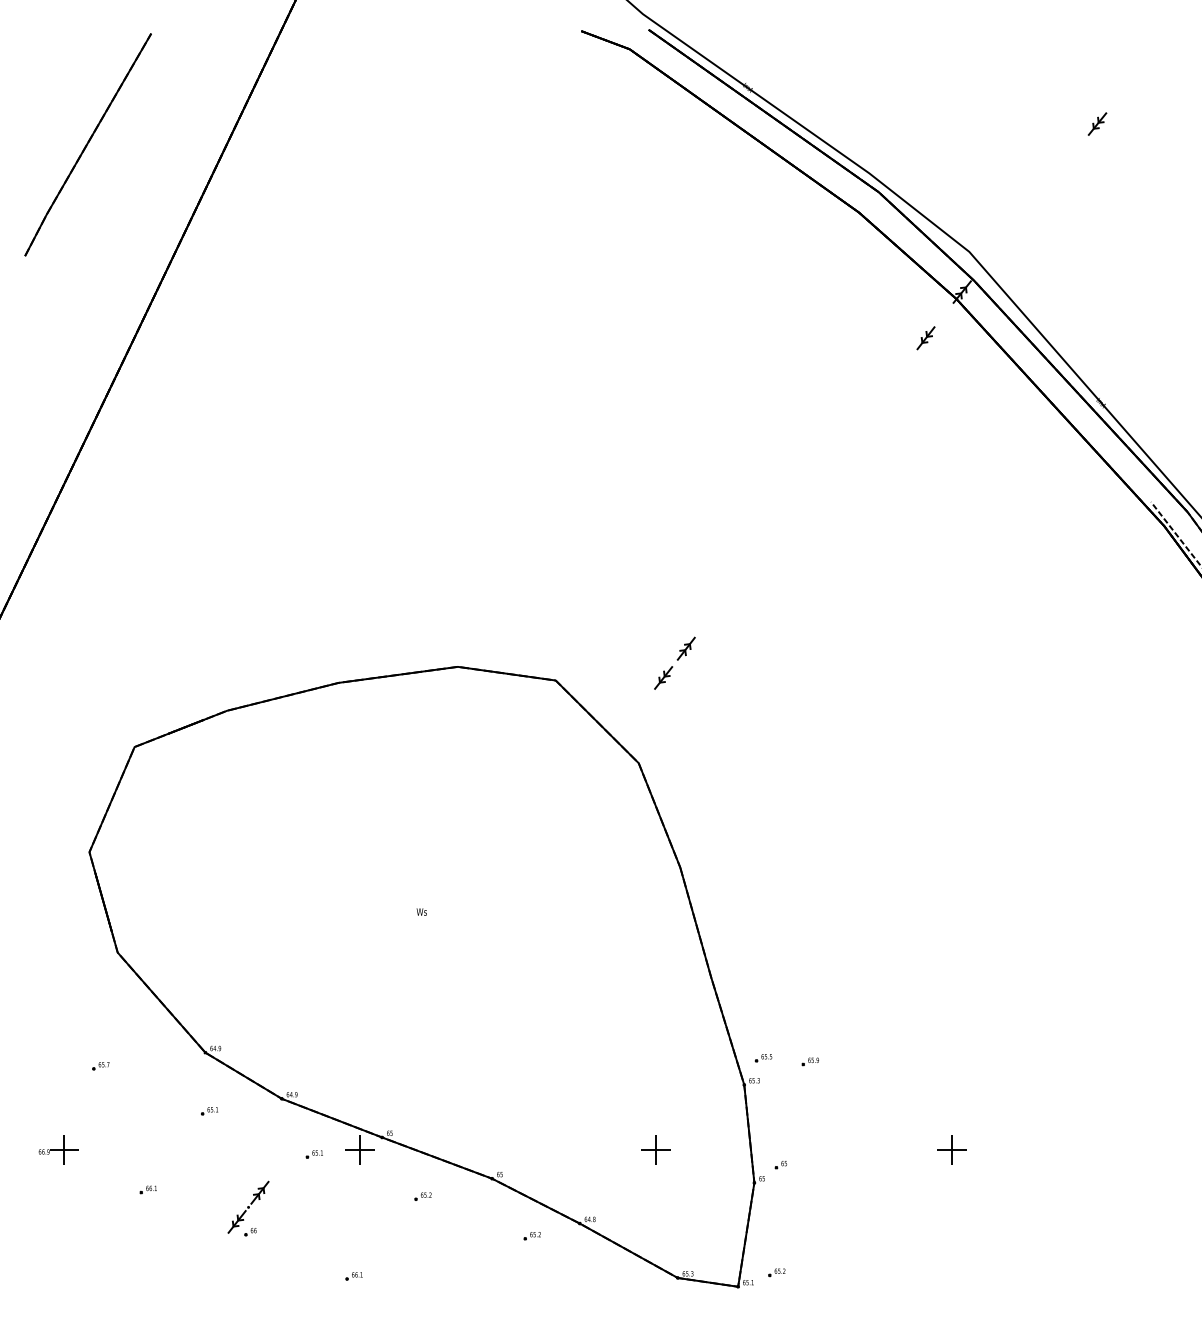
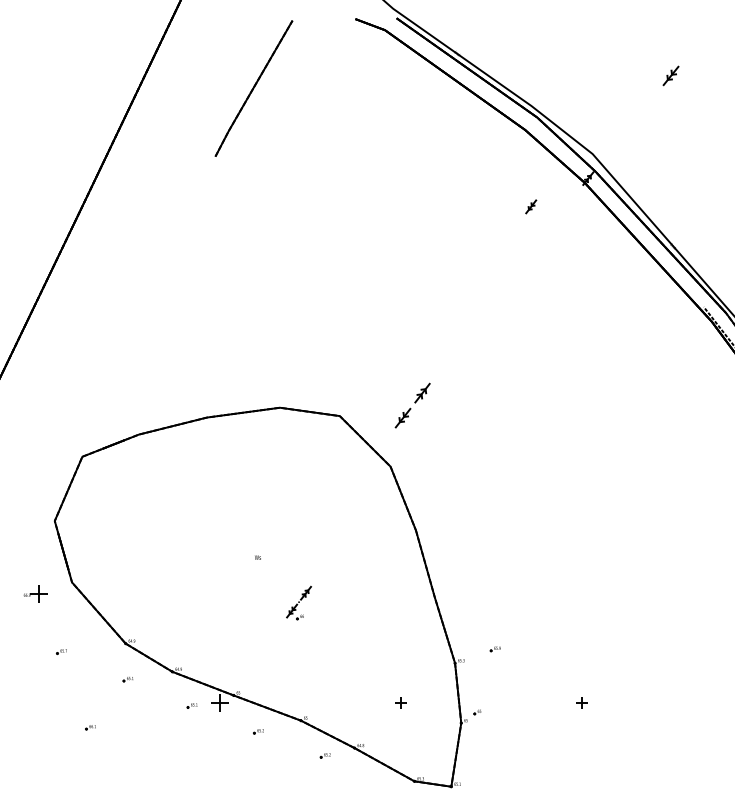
part: (1096, 123) -> (670, 75), size x1.4
part: (87, 144) -> (253, 88), moved
part: (926, 337) -> (531, 206), moved
part: (674, 663) -> (412, 405), size x1.4
part: (762, 1059) -> (466, 647), removed
part: (57, 1149) -> (35, 593), moved
part: (654, 1149) -> (400, 702), size x0.7
part: (951, 1149) -> (581, 702), size x0.7
part: (249, 1207) -> (299, 602), moved
part: (776, 1273) -> (474, 778), removed
part: (352, 1276) -> (215, 780), removed

